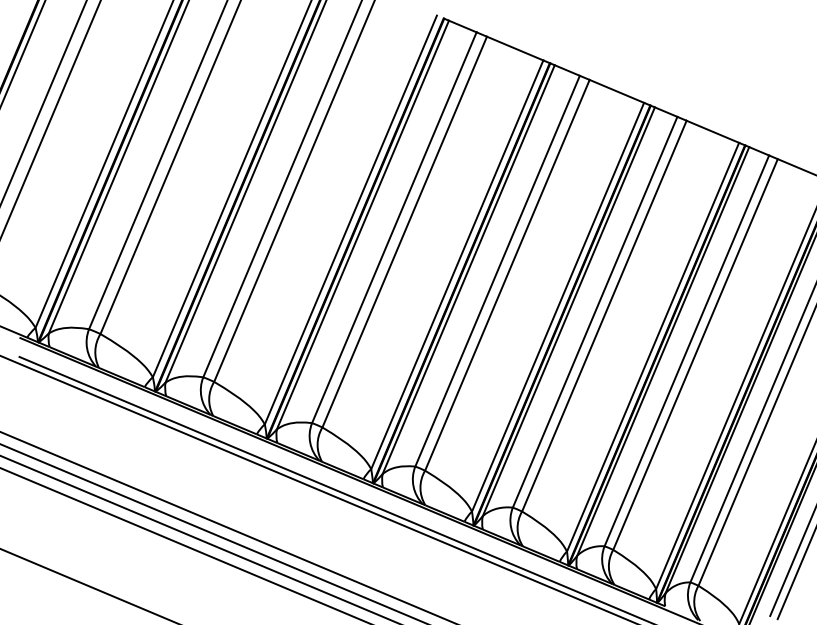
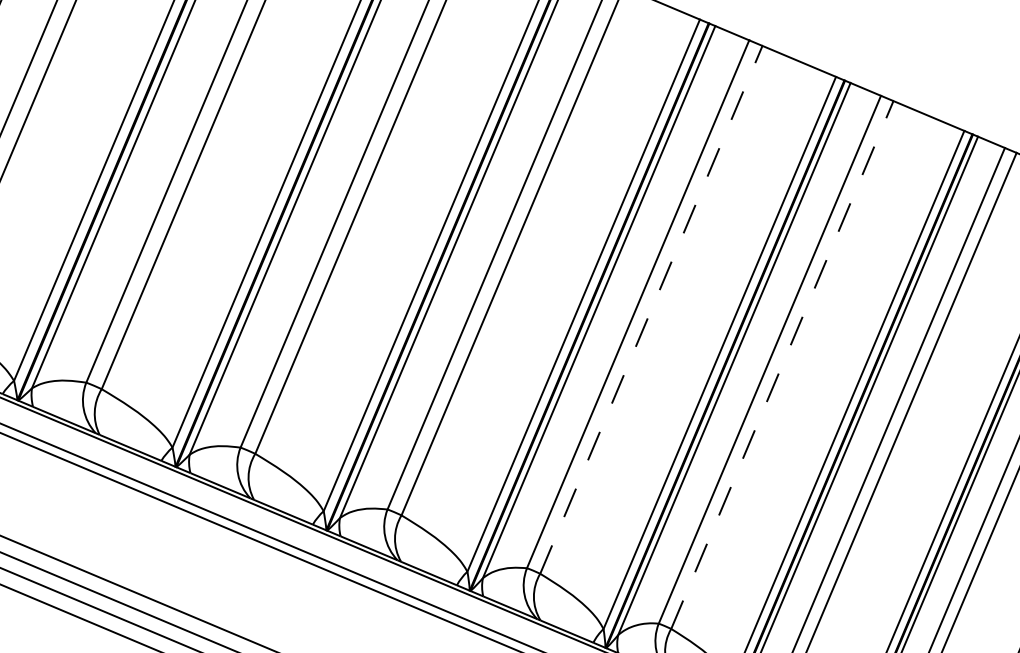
line: (507, 274) -> (651, 308), solid -> dashed
line: (604, 315) -> (782, 364), solid -> dashed

